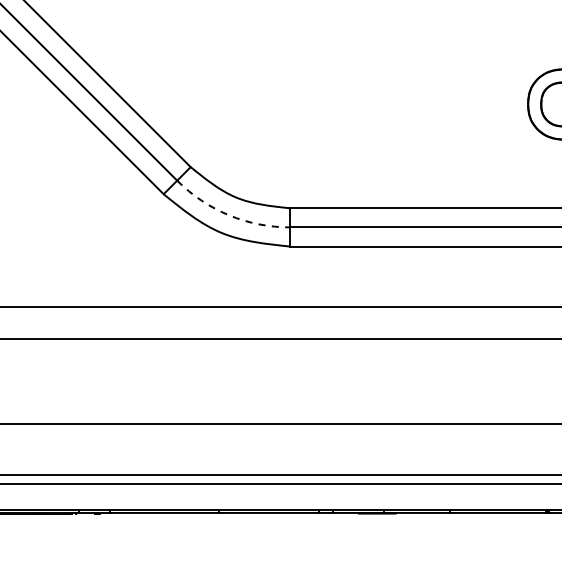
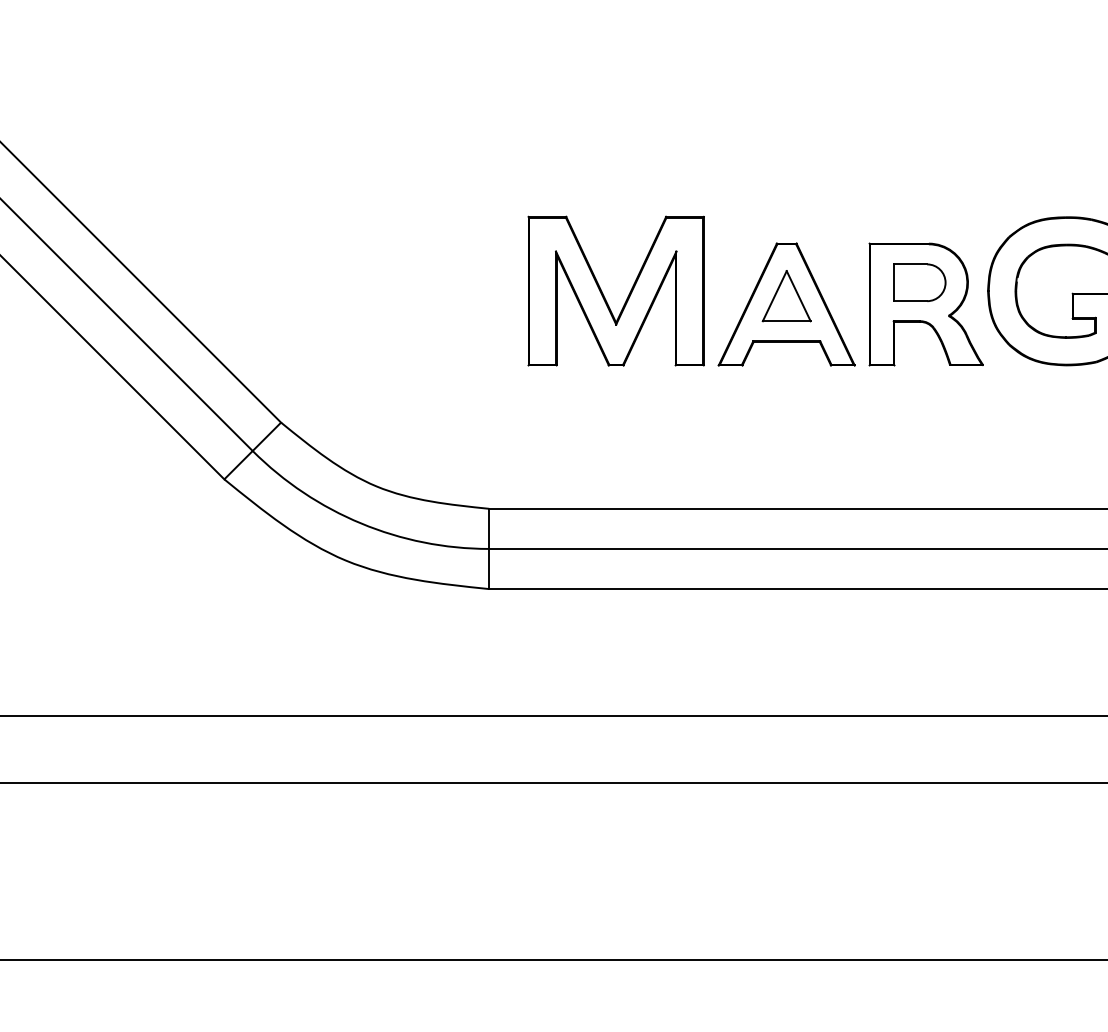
part: (416, 103) -> (754, 289), added
arc: (228, 215) -> (360, 524), dashed -> solid

